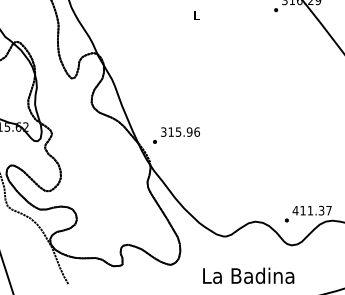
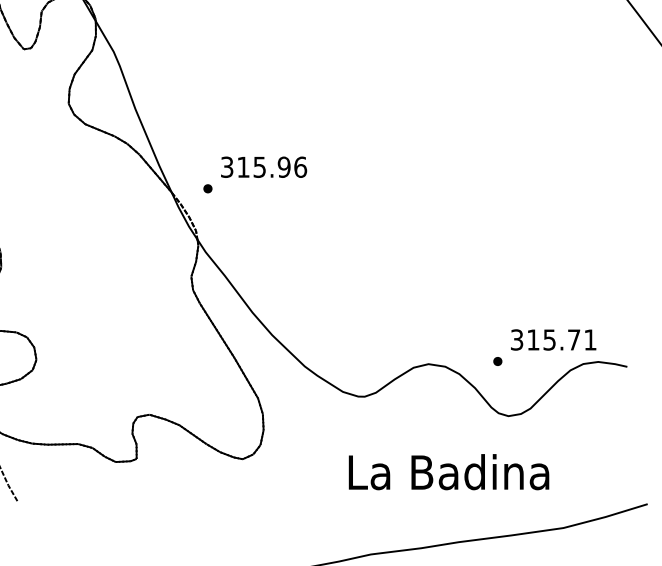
text: (311, 210) -> (551, 339), 411.37 -> 315.71
text: (248, 275) -> (448, 471), moved

